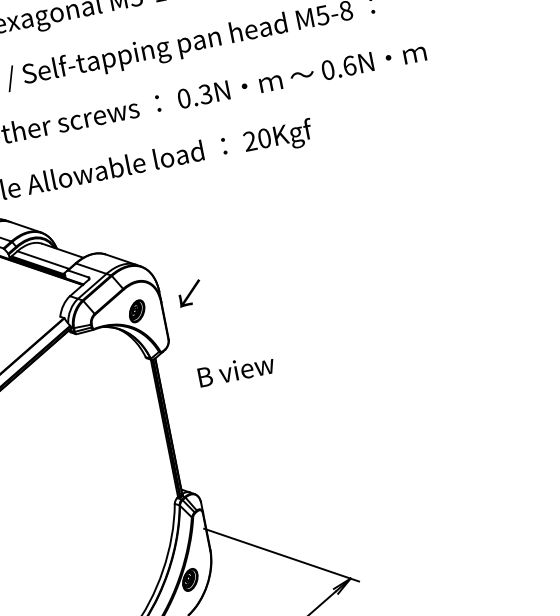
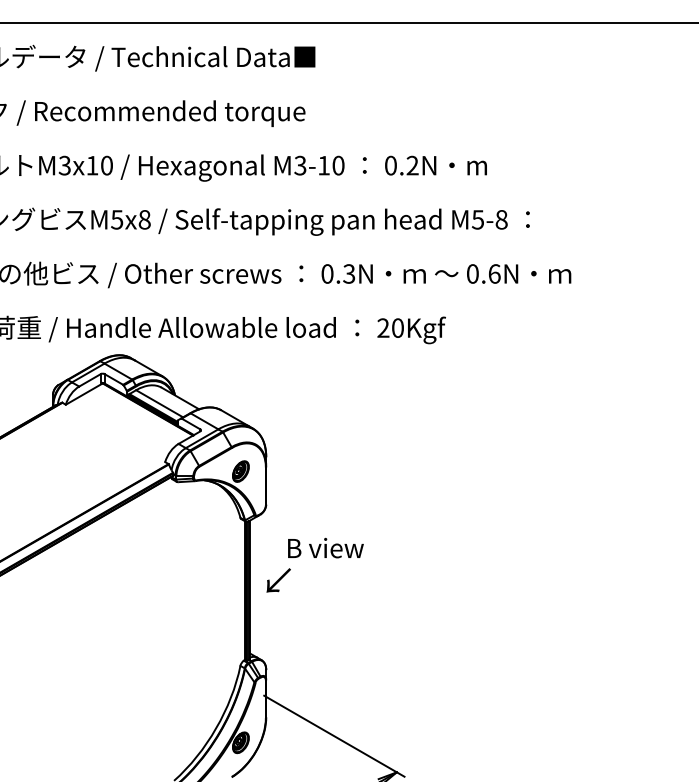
text: (189, 293) -> (278, 580), moved

